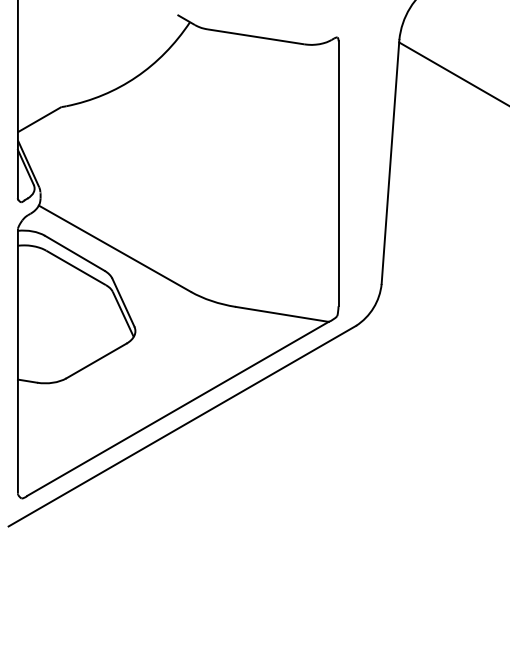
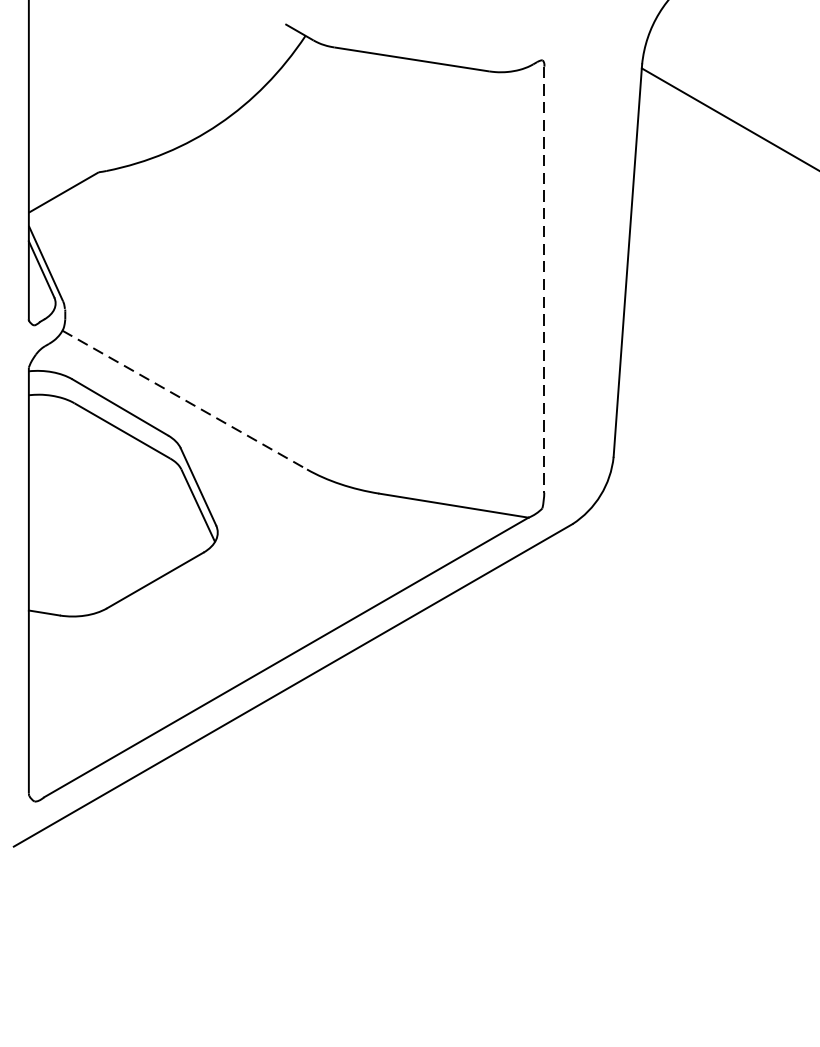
line: (338, 174) -> (544, 280), solid -> dashed
line: (115, 249) -> (185, 401), solid -> dashed

